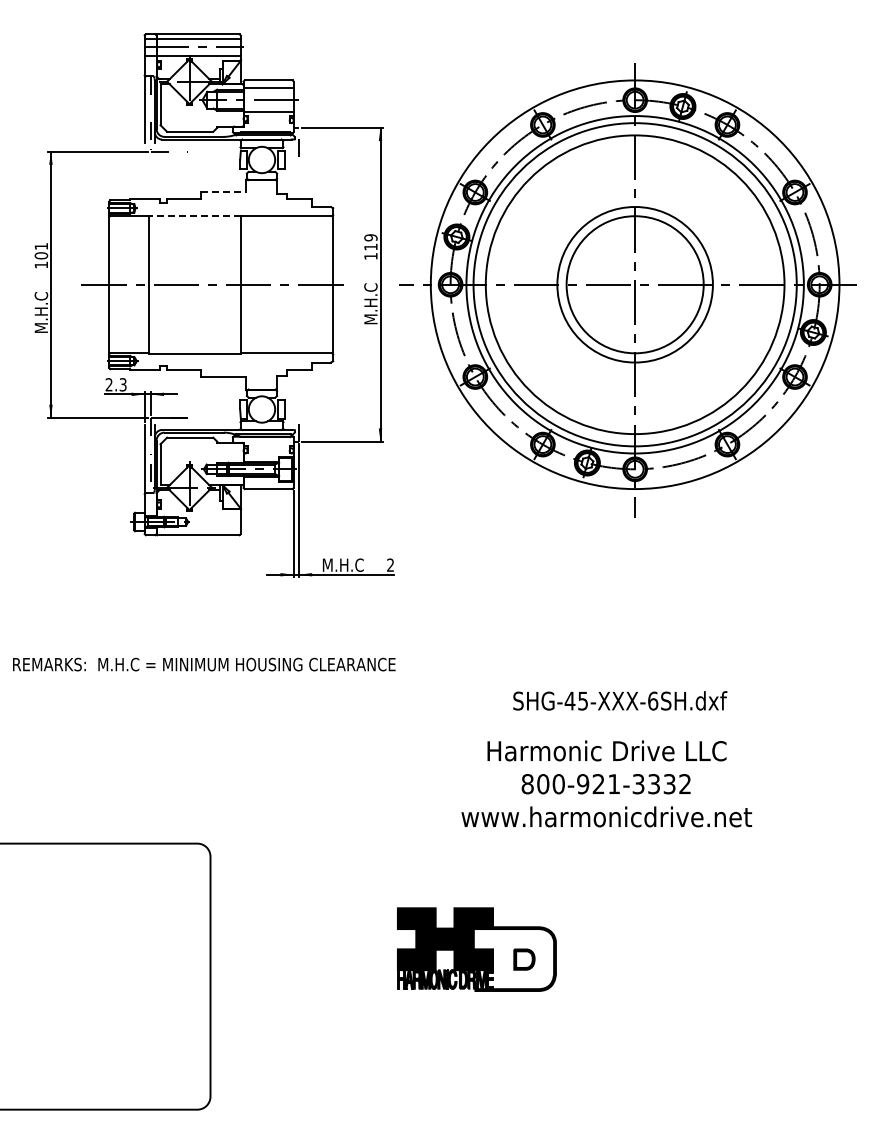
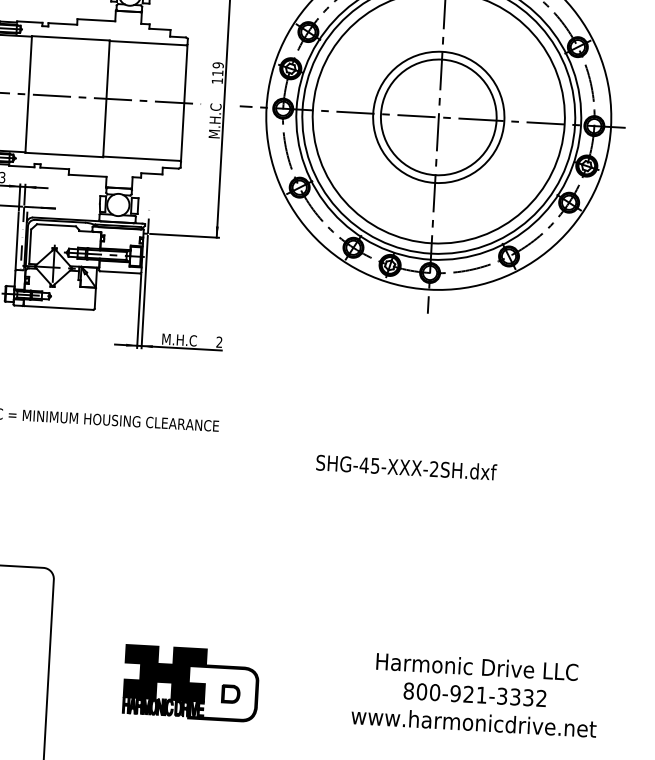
line: (224, 192) -> (96, 20), dashed -> solid
line: (194, 215) -> (70, 38), dashed -> solid
text: (653, 700) -> (434, 468), SHG-45-XXX-6SH.dxf -> SHG-45-XXX-2SH.dxf
text: (606, 783) -> (475, 694), moved
part: (476, 949) -> (190, 683), moved

